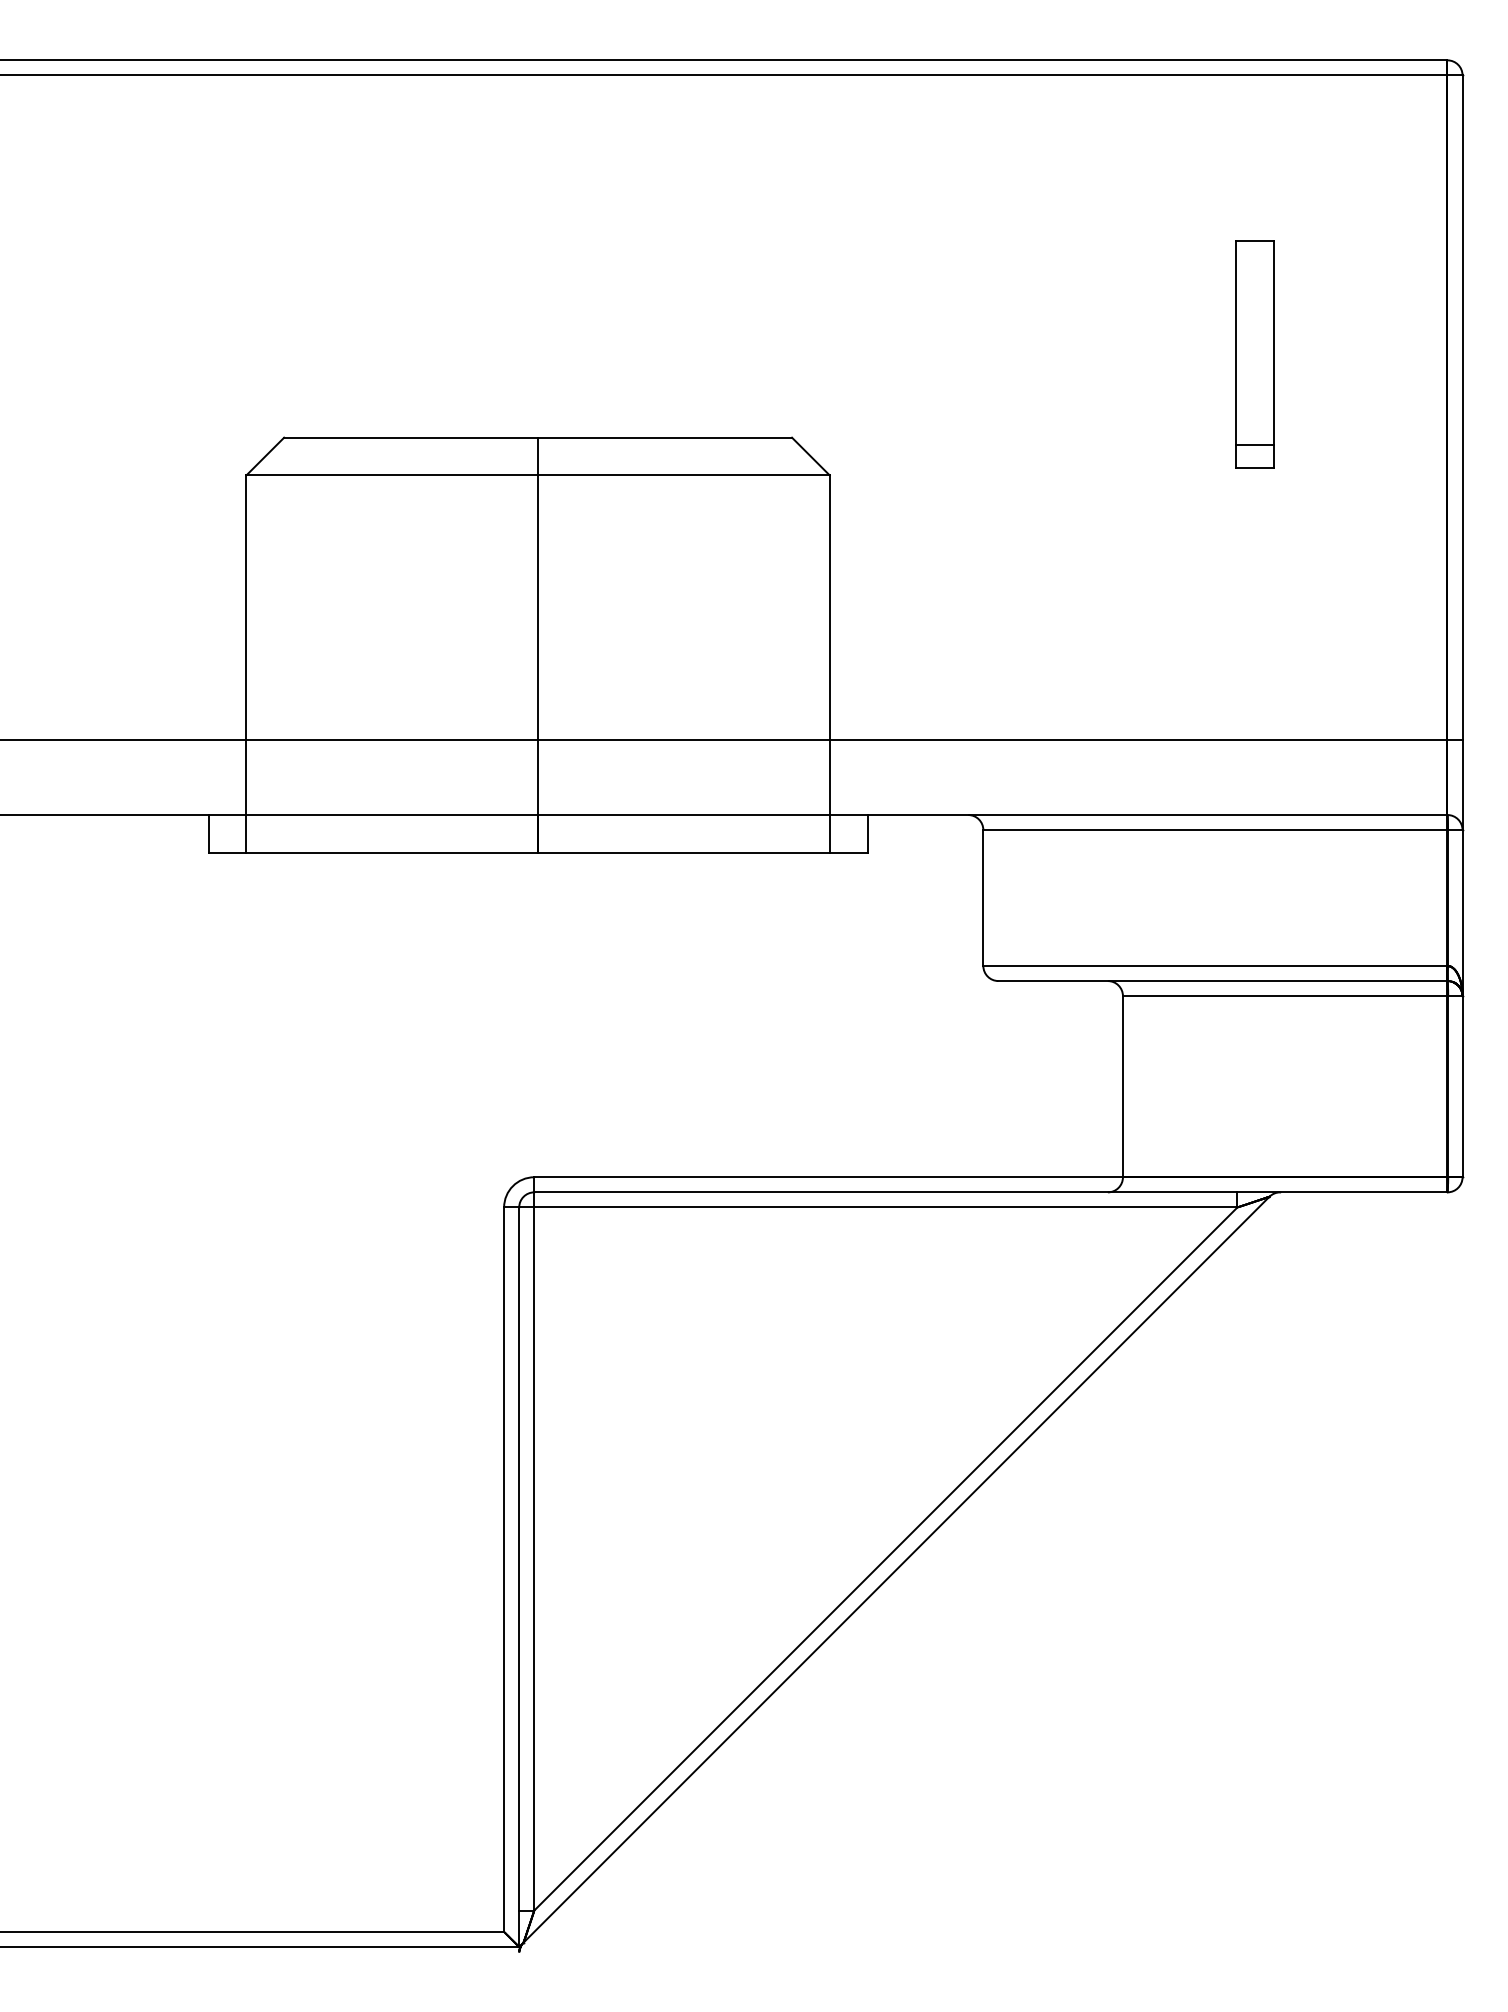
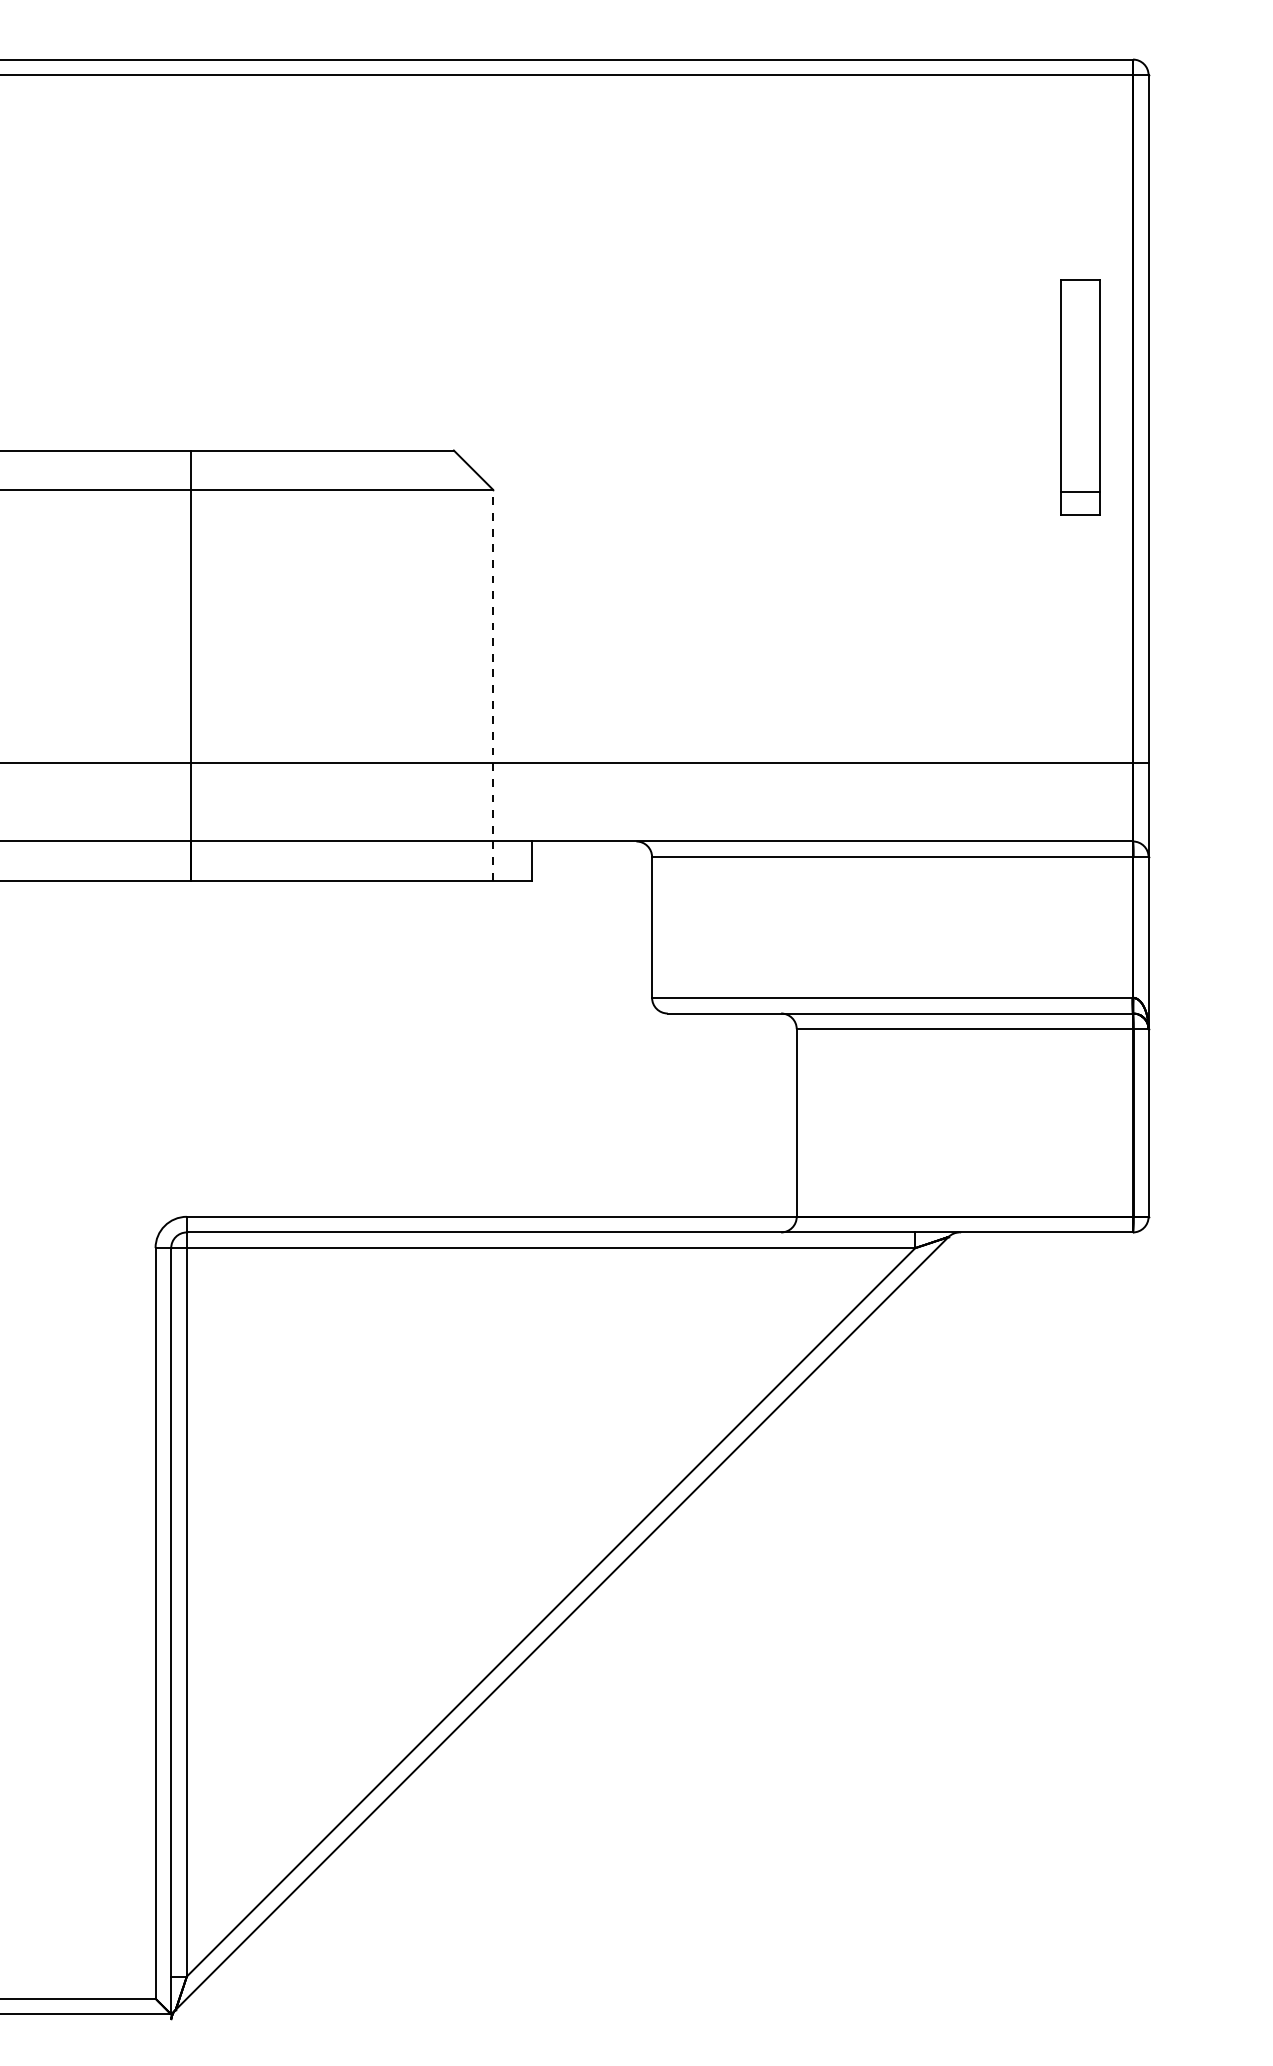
part: (1254, 354) -> (1080, 397), moved
line: (829, 664) -> (492, 685), solid -> dashed

